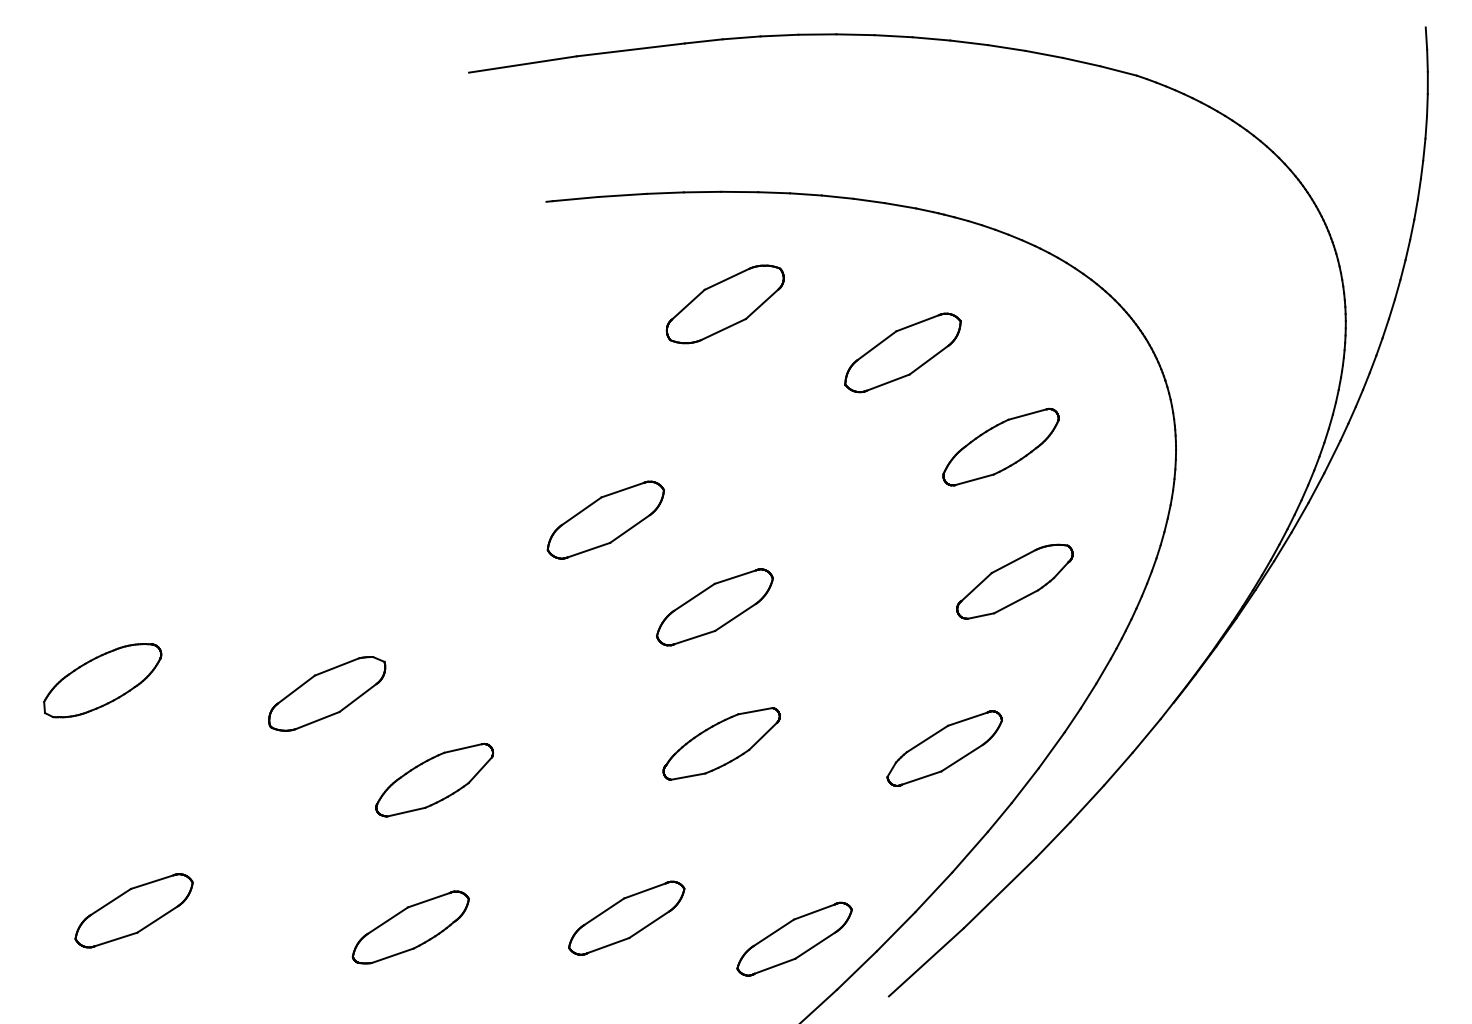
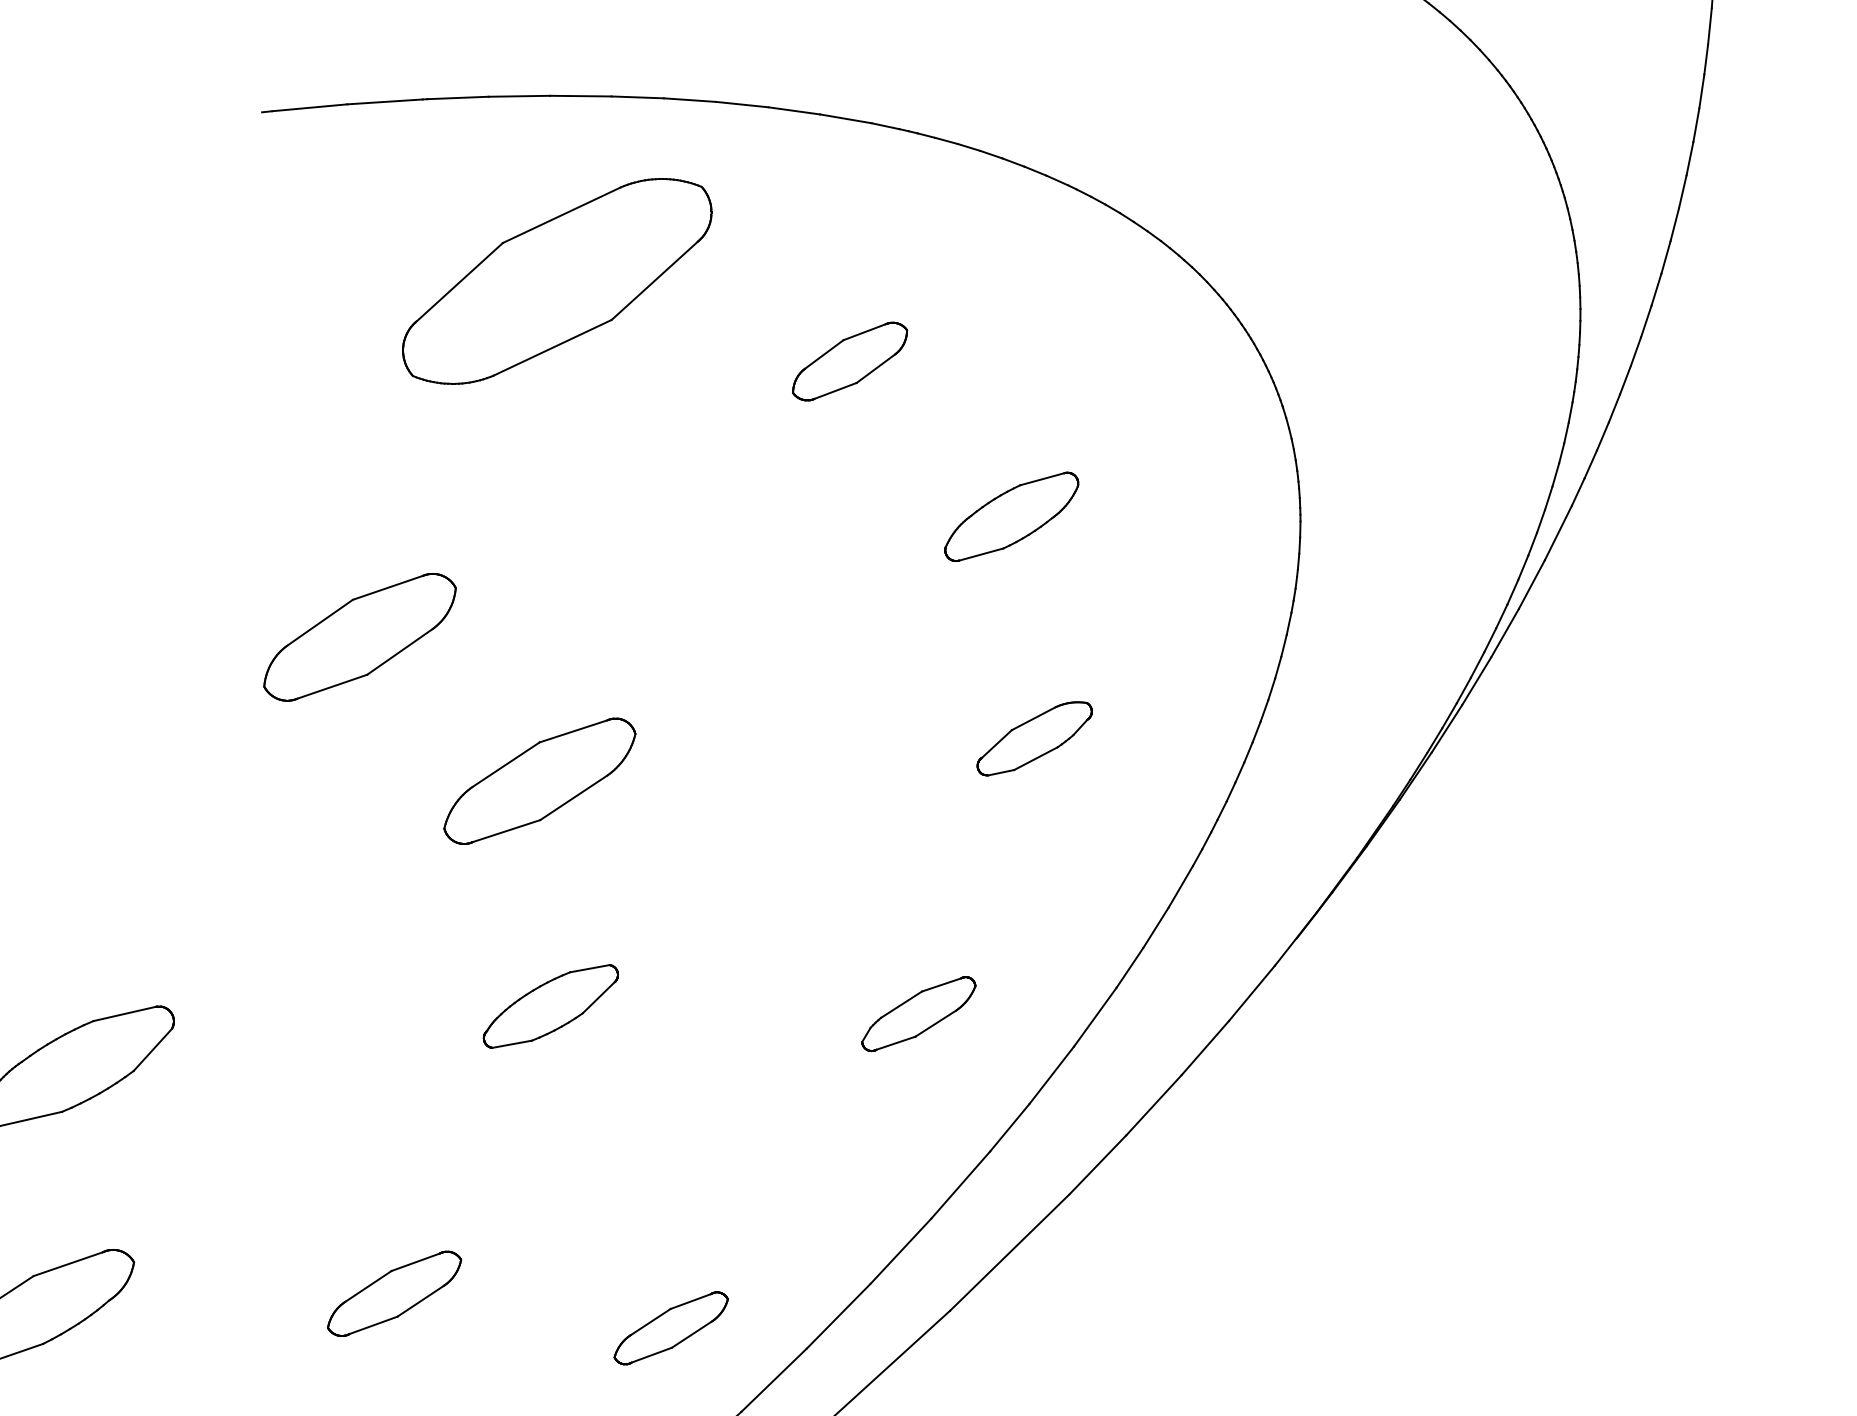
part: (724, 304) -> (555, 281), size x1.6
part: (902, 352) -> (849, 360), size x0.6
part: (1000, 446) -> (1010, 515), size x0.7
part: (1014, 581) -> (1033, 738), size x0.6
part: (721, 743) -> (550, 1005), size x0.7
part: (944, 748) -> (918, 1013), size x0.6
part: (626, 917) -> (394, 1292), size x0.7
part: (794, 938) -> (671, 1327), size x0.6

